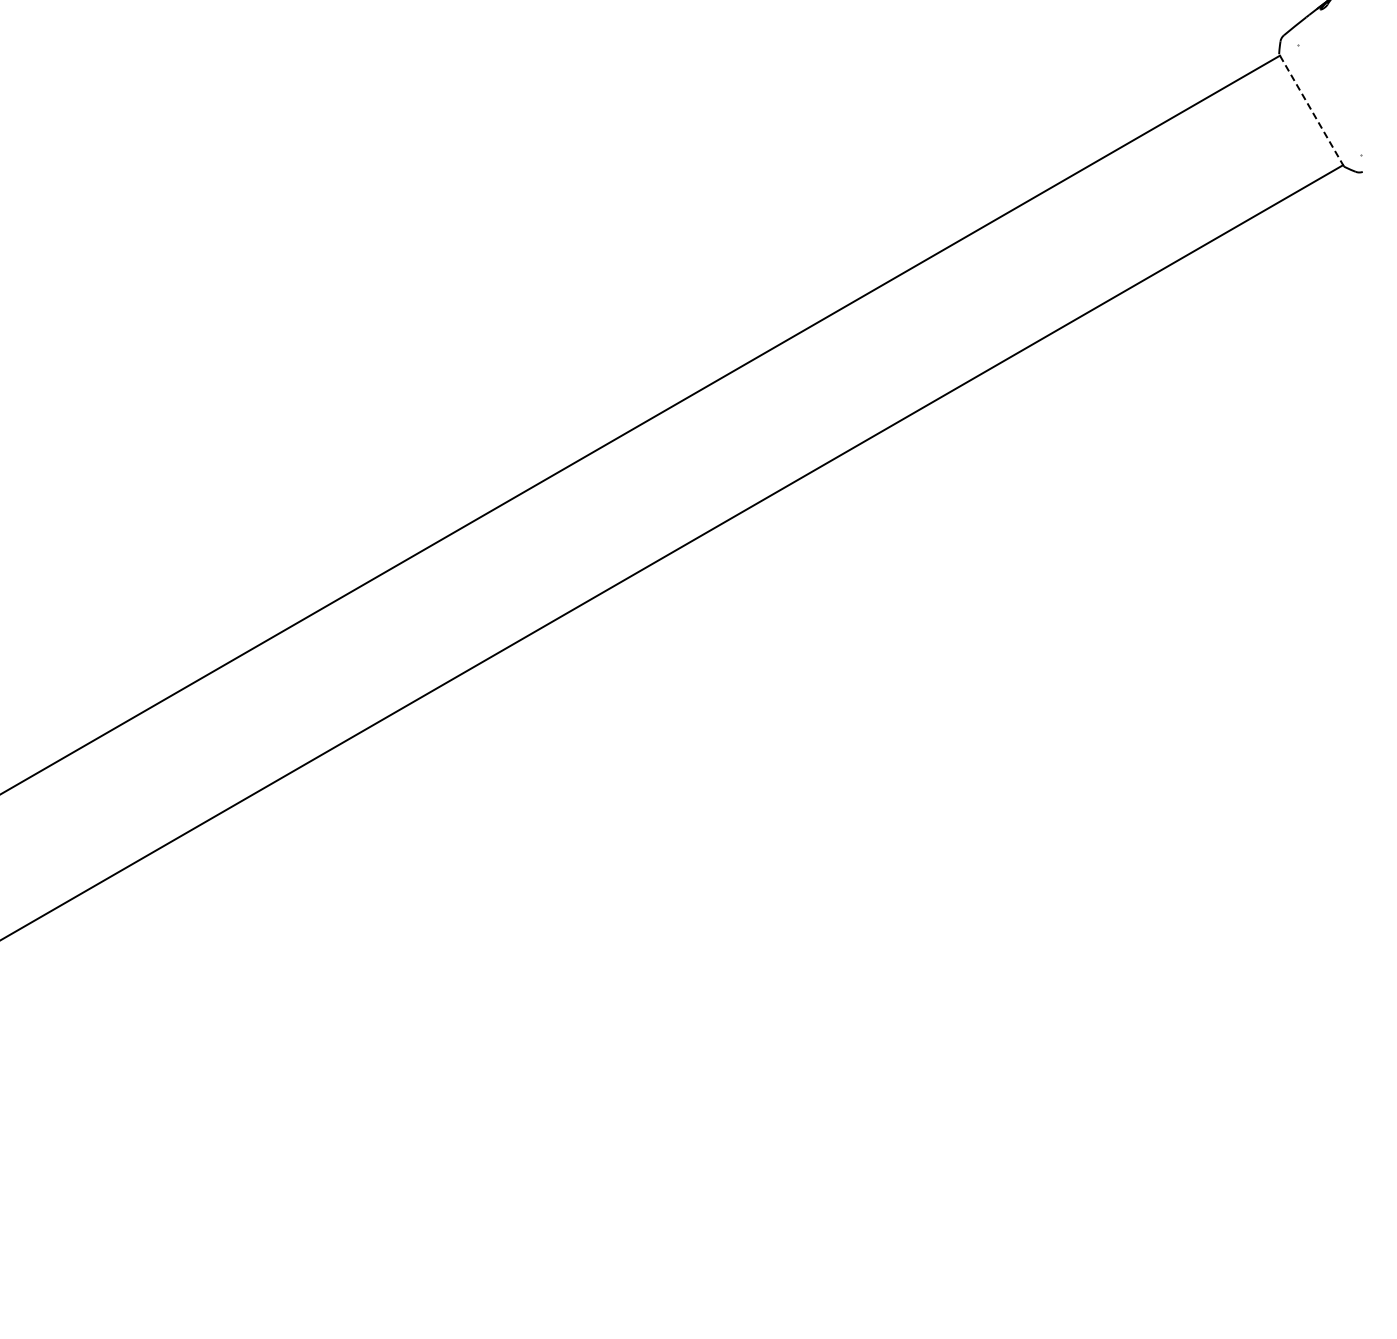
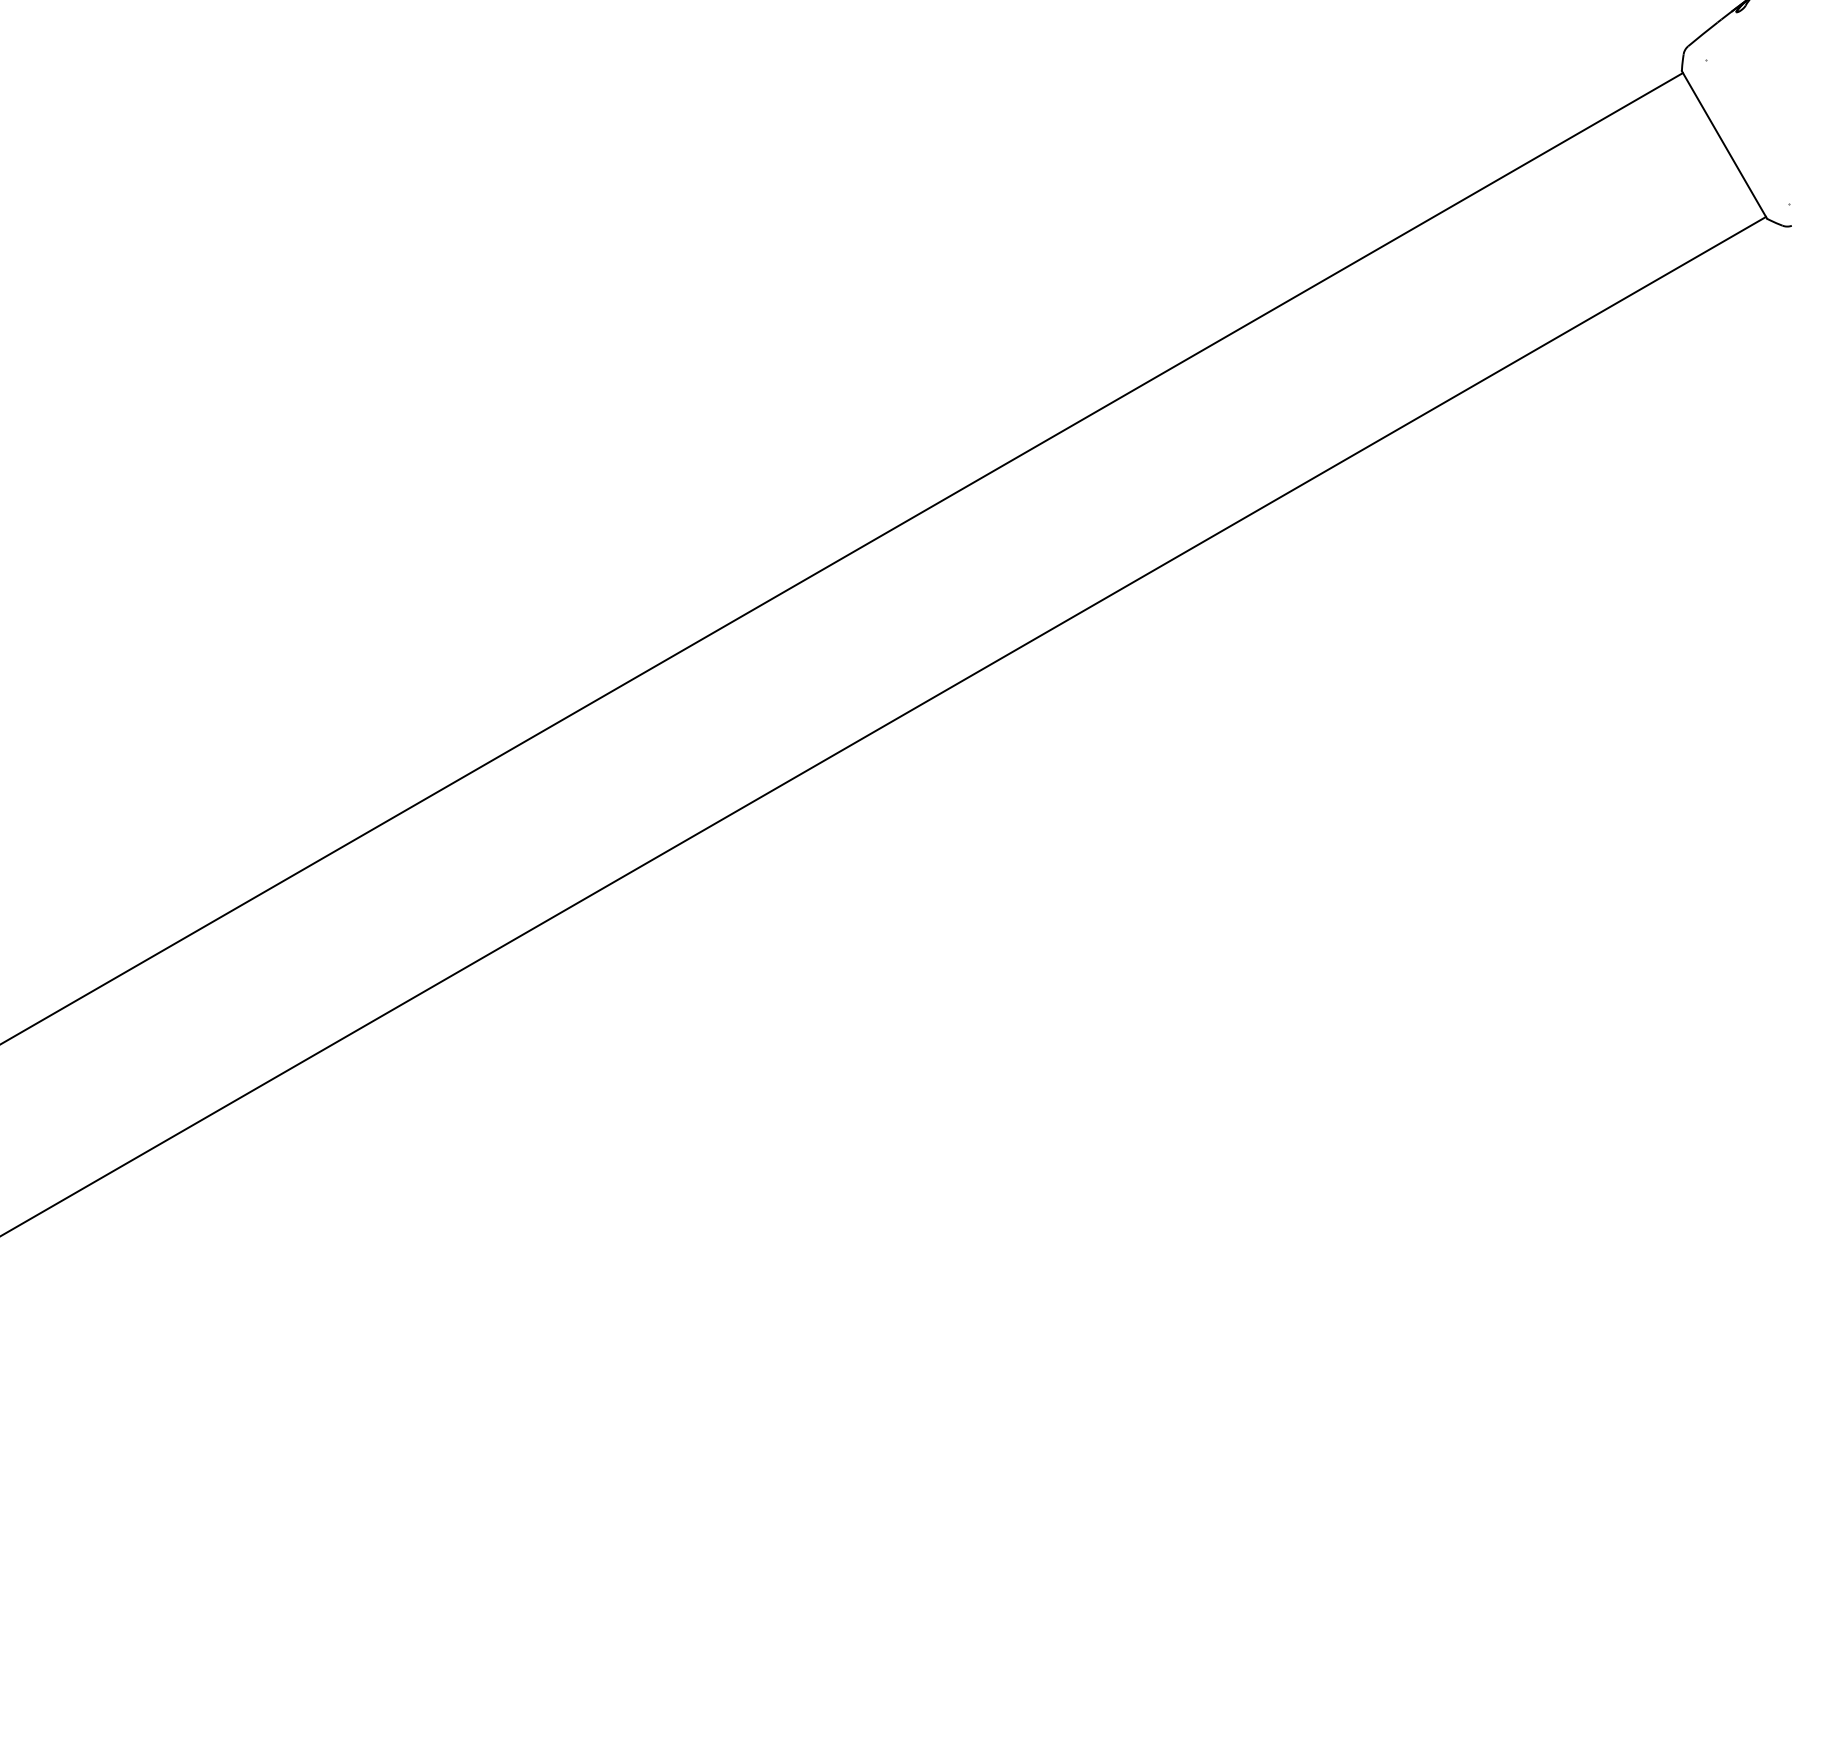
line: (1311, 110) -> (1724, 145), dashed -> solid

